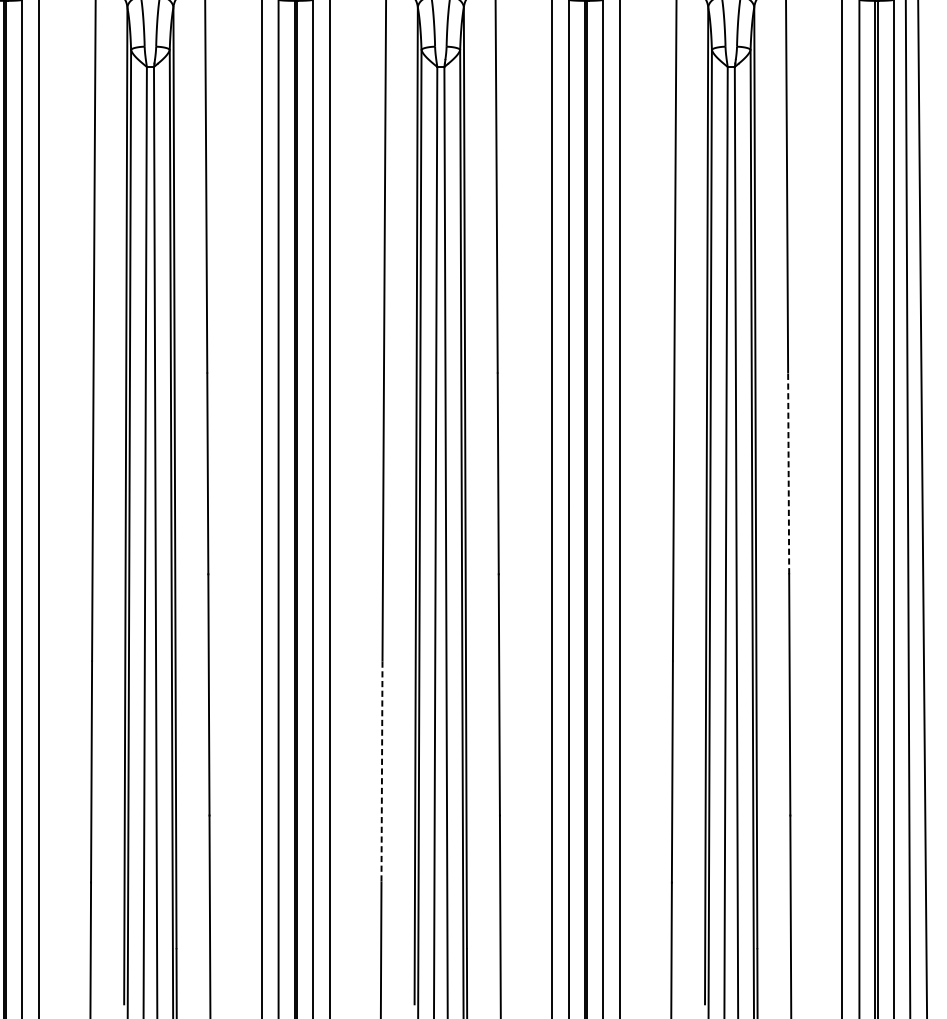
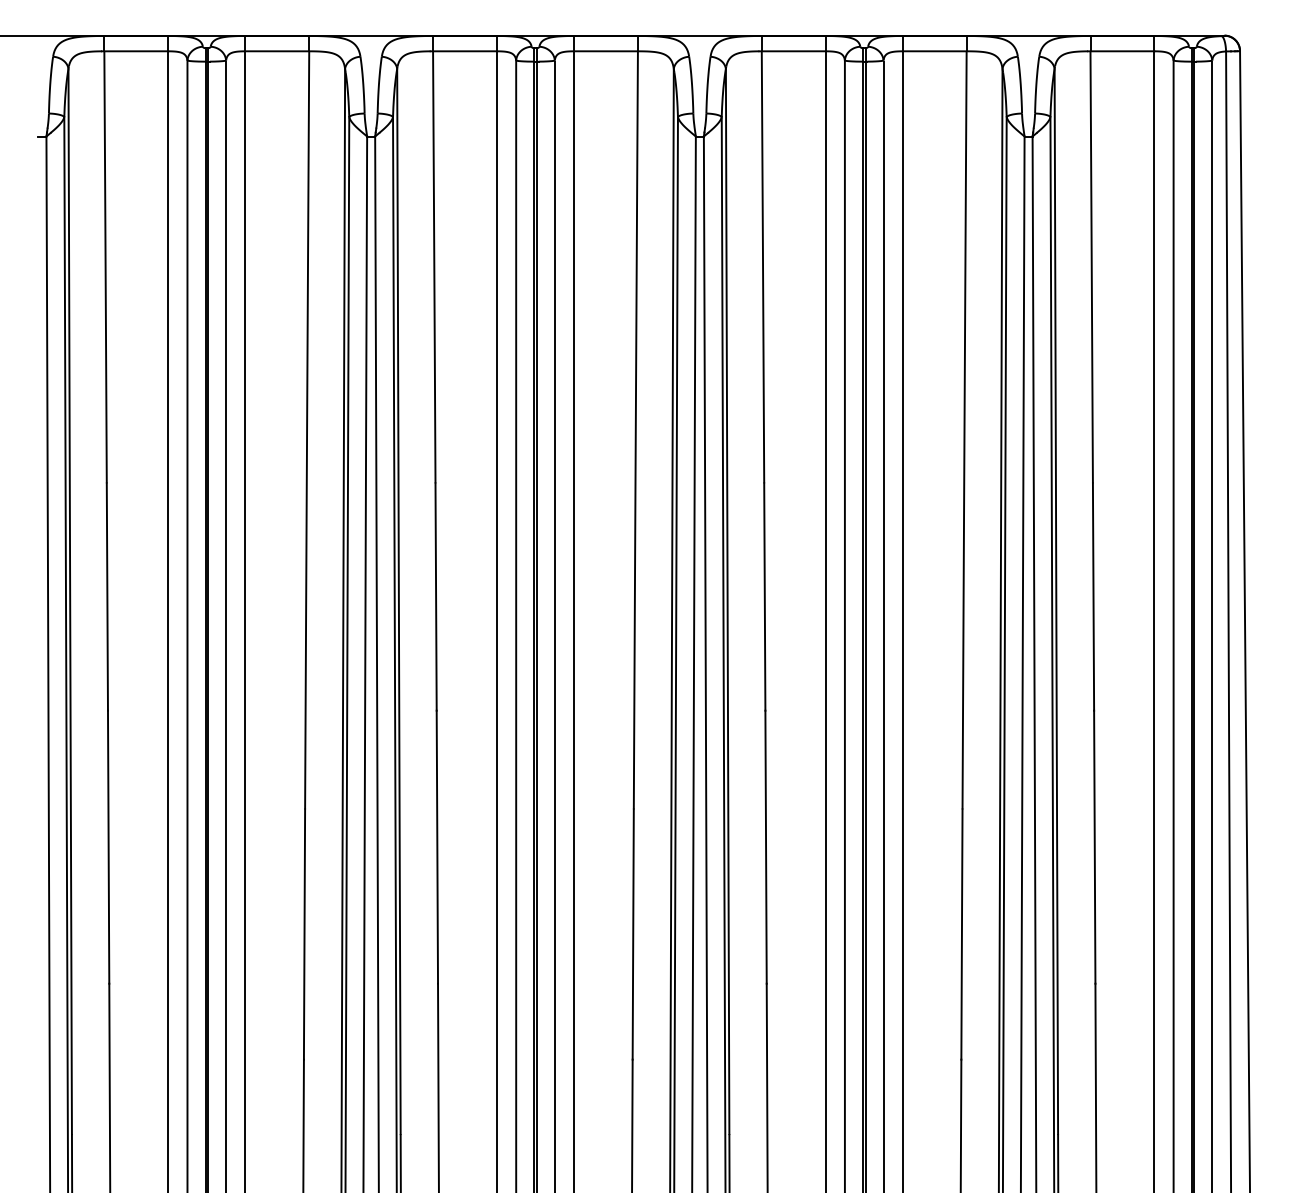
line: (788, 474) -> (1093, 597), dashed -> solid
line: (382, 772) -> (633, 935), dashed -> solid

